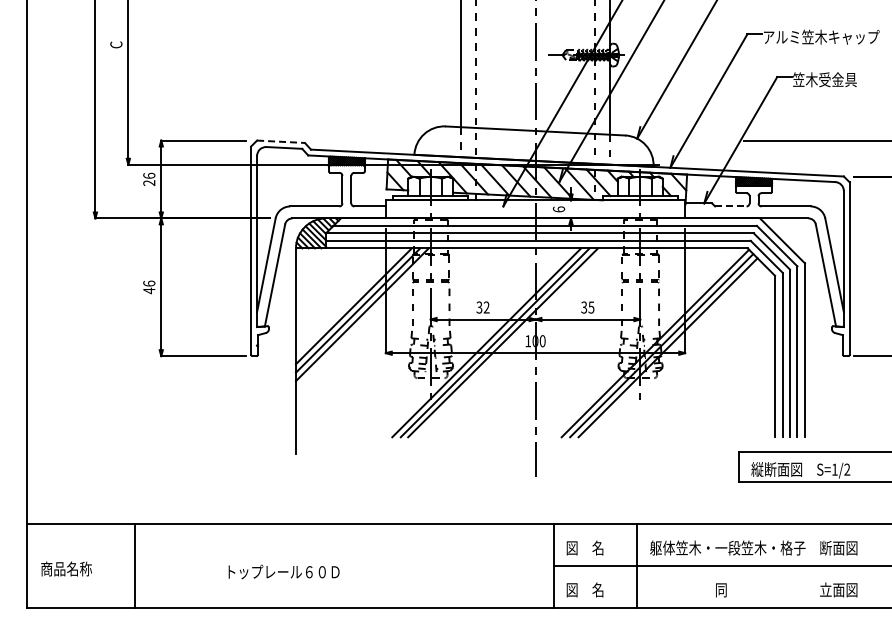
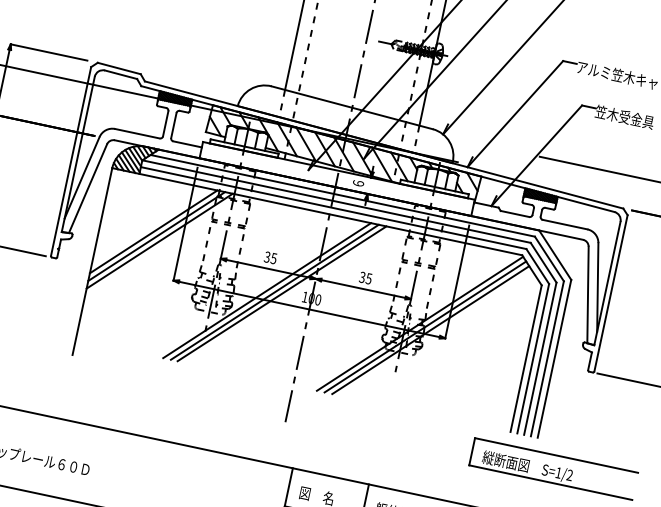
line: (281, 141) -> (119, 68), dashed -> solid
line: (730, 206) -> (514, 213), dashed -> solid
text: (486, 307) -> (273, 258), 32 -> 35

